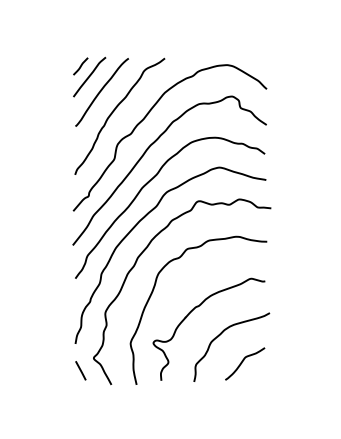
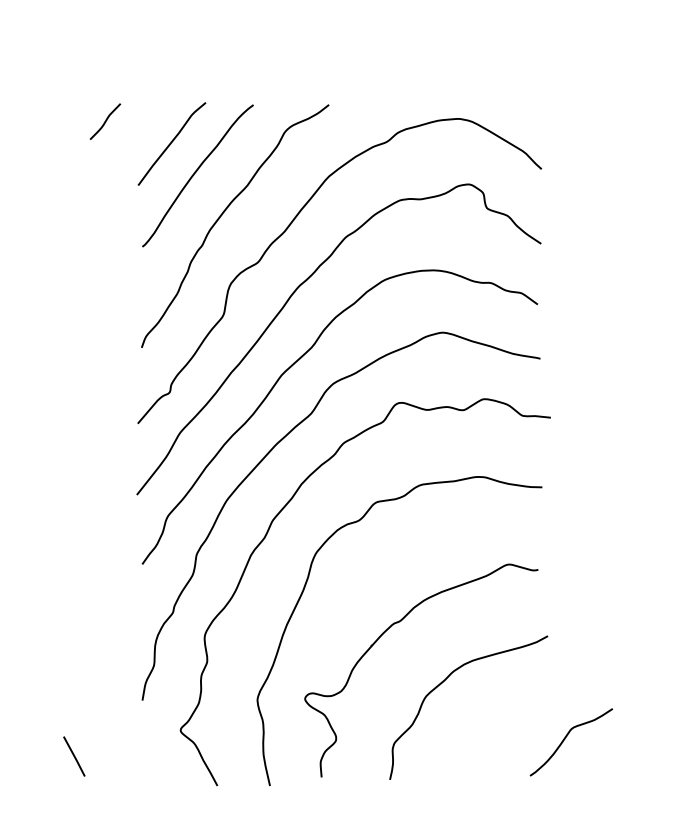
line: (80, 66) -> (104, 121), moved
curve: (243, 361) -> (567, 737), moved
line: (80, 370) -> (73, 755), moved

